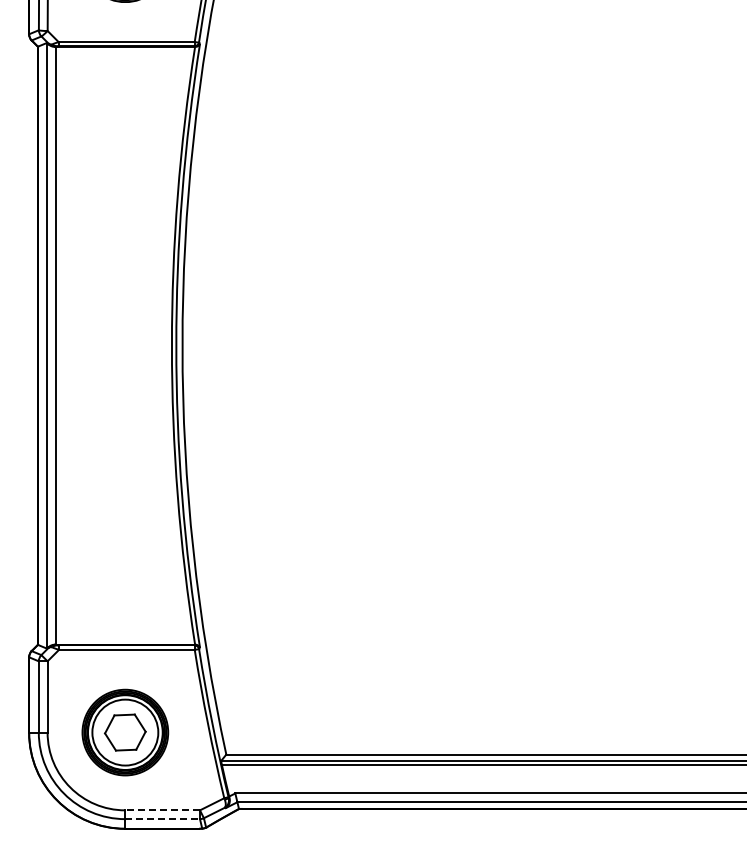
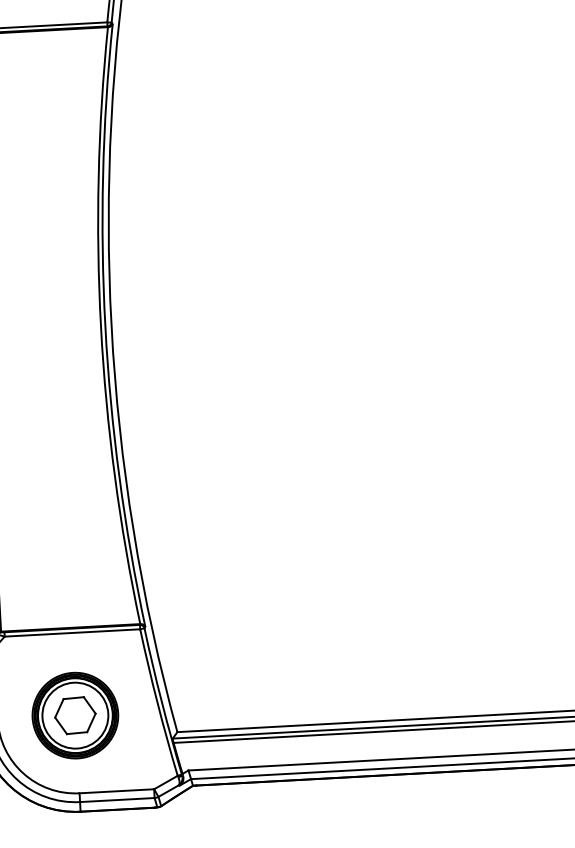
line: (162, 810) -> (116, 791), dashed -> solid
line: (163, 819) -> (118, 800), dashed -> solid

